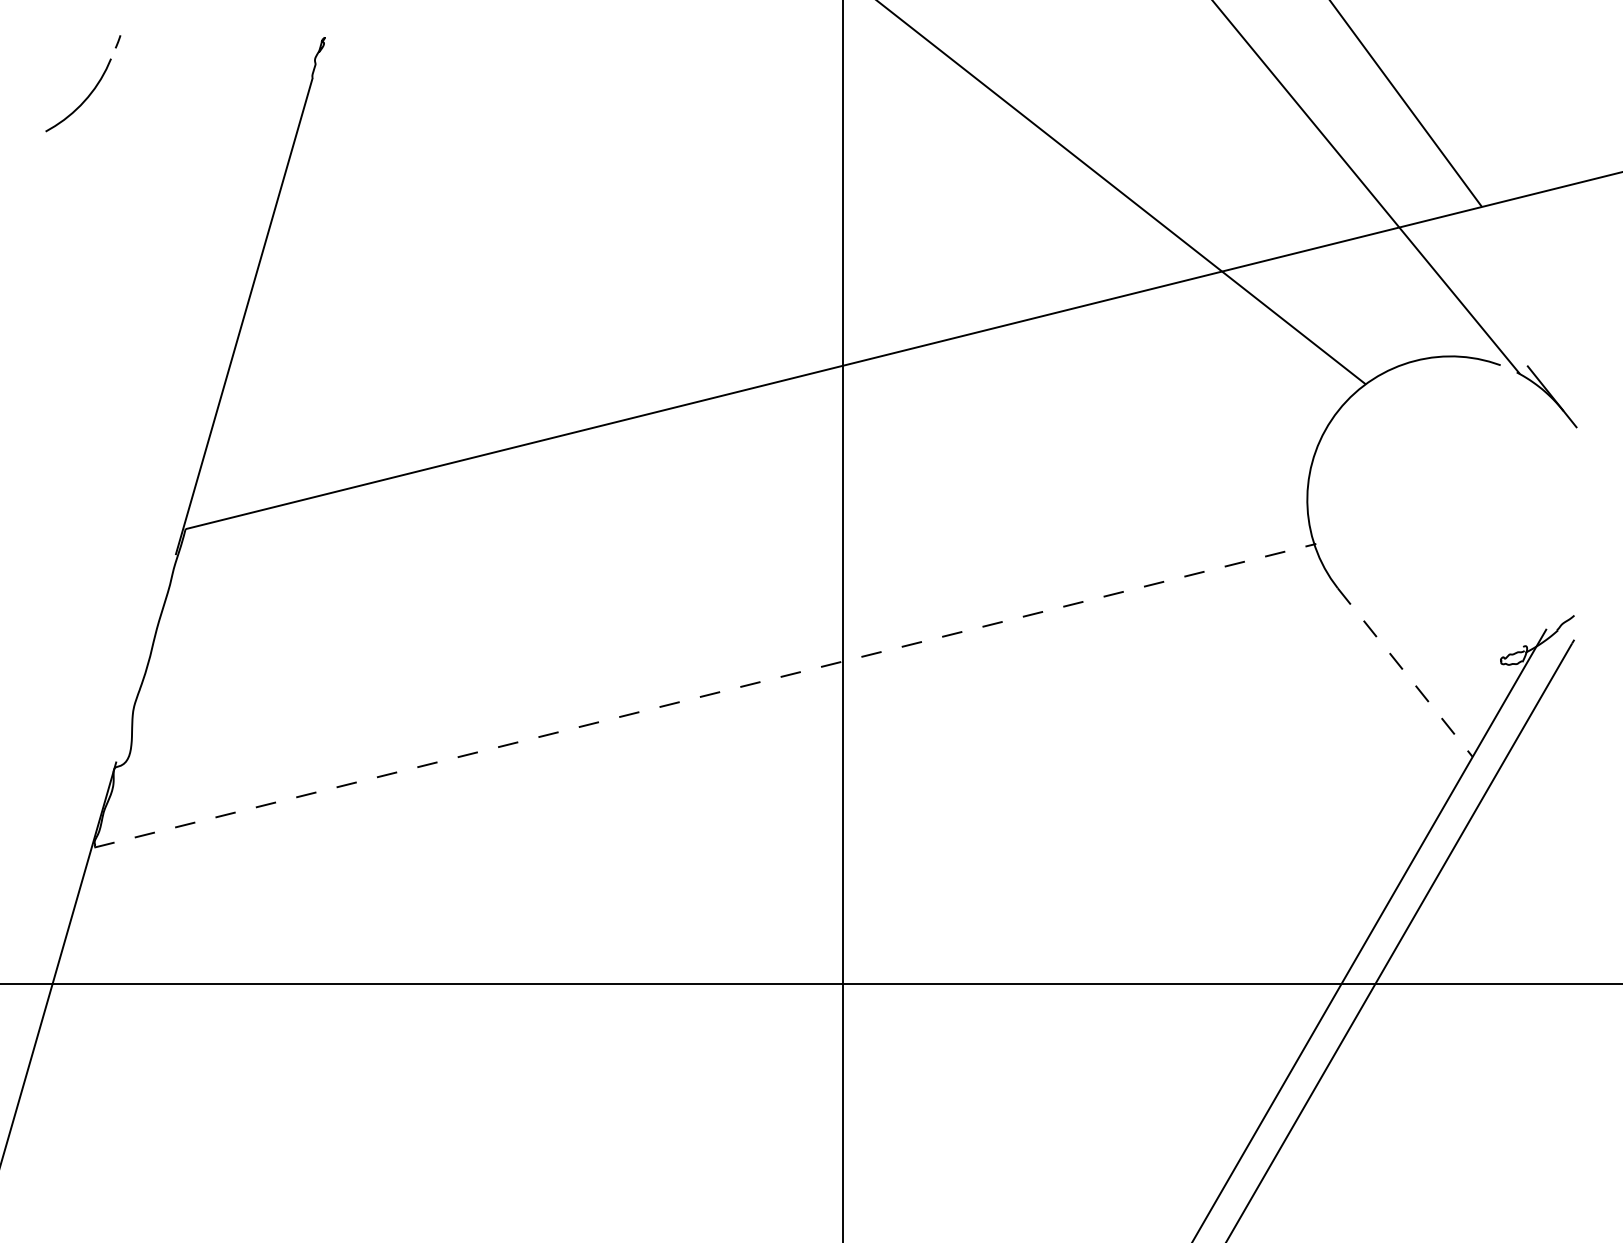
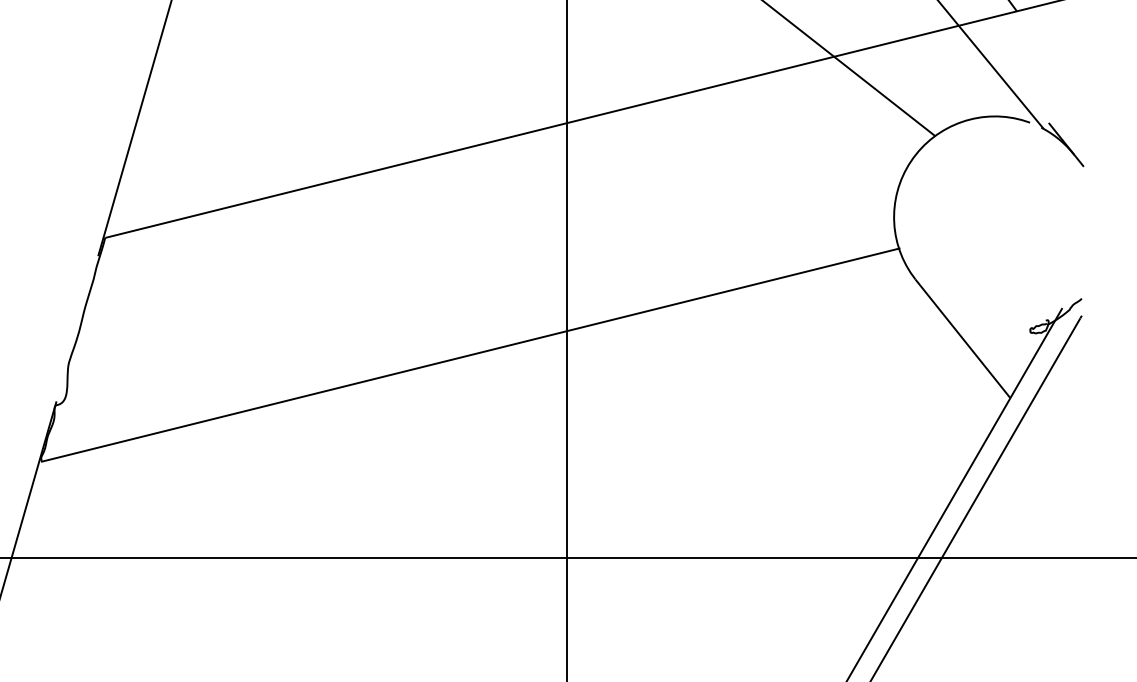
line: (1405, 672) -> (963, 338), dashed -> solid
line: (705, 695) -> (470, 354), dashed -> solid

